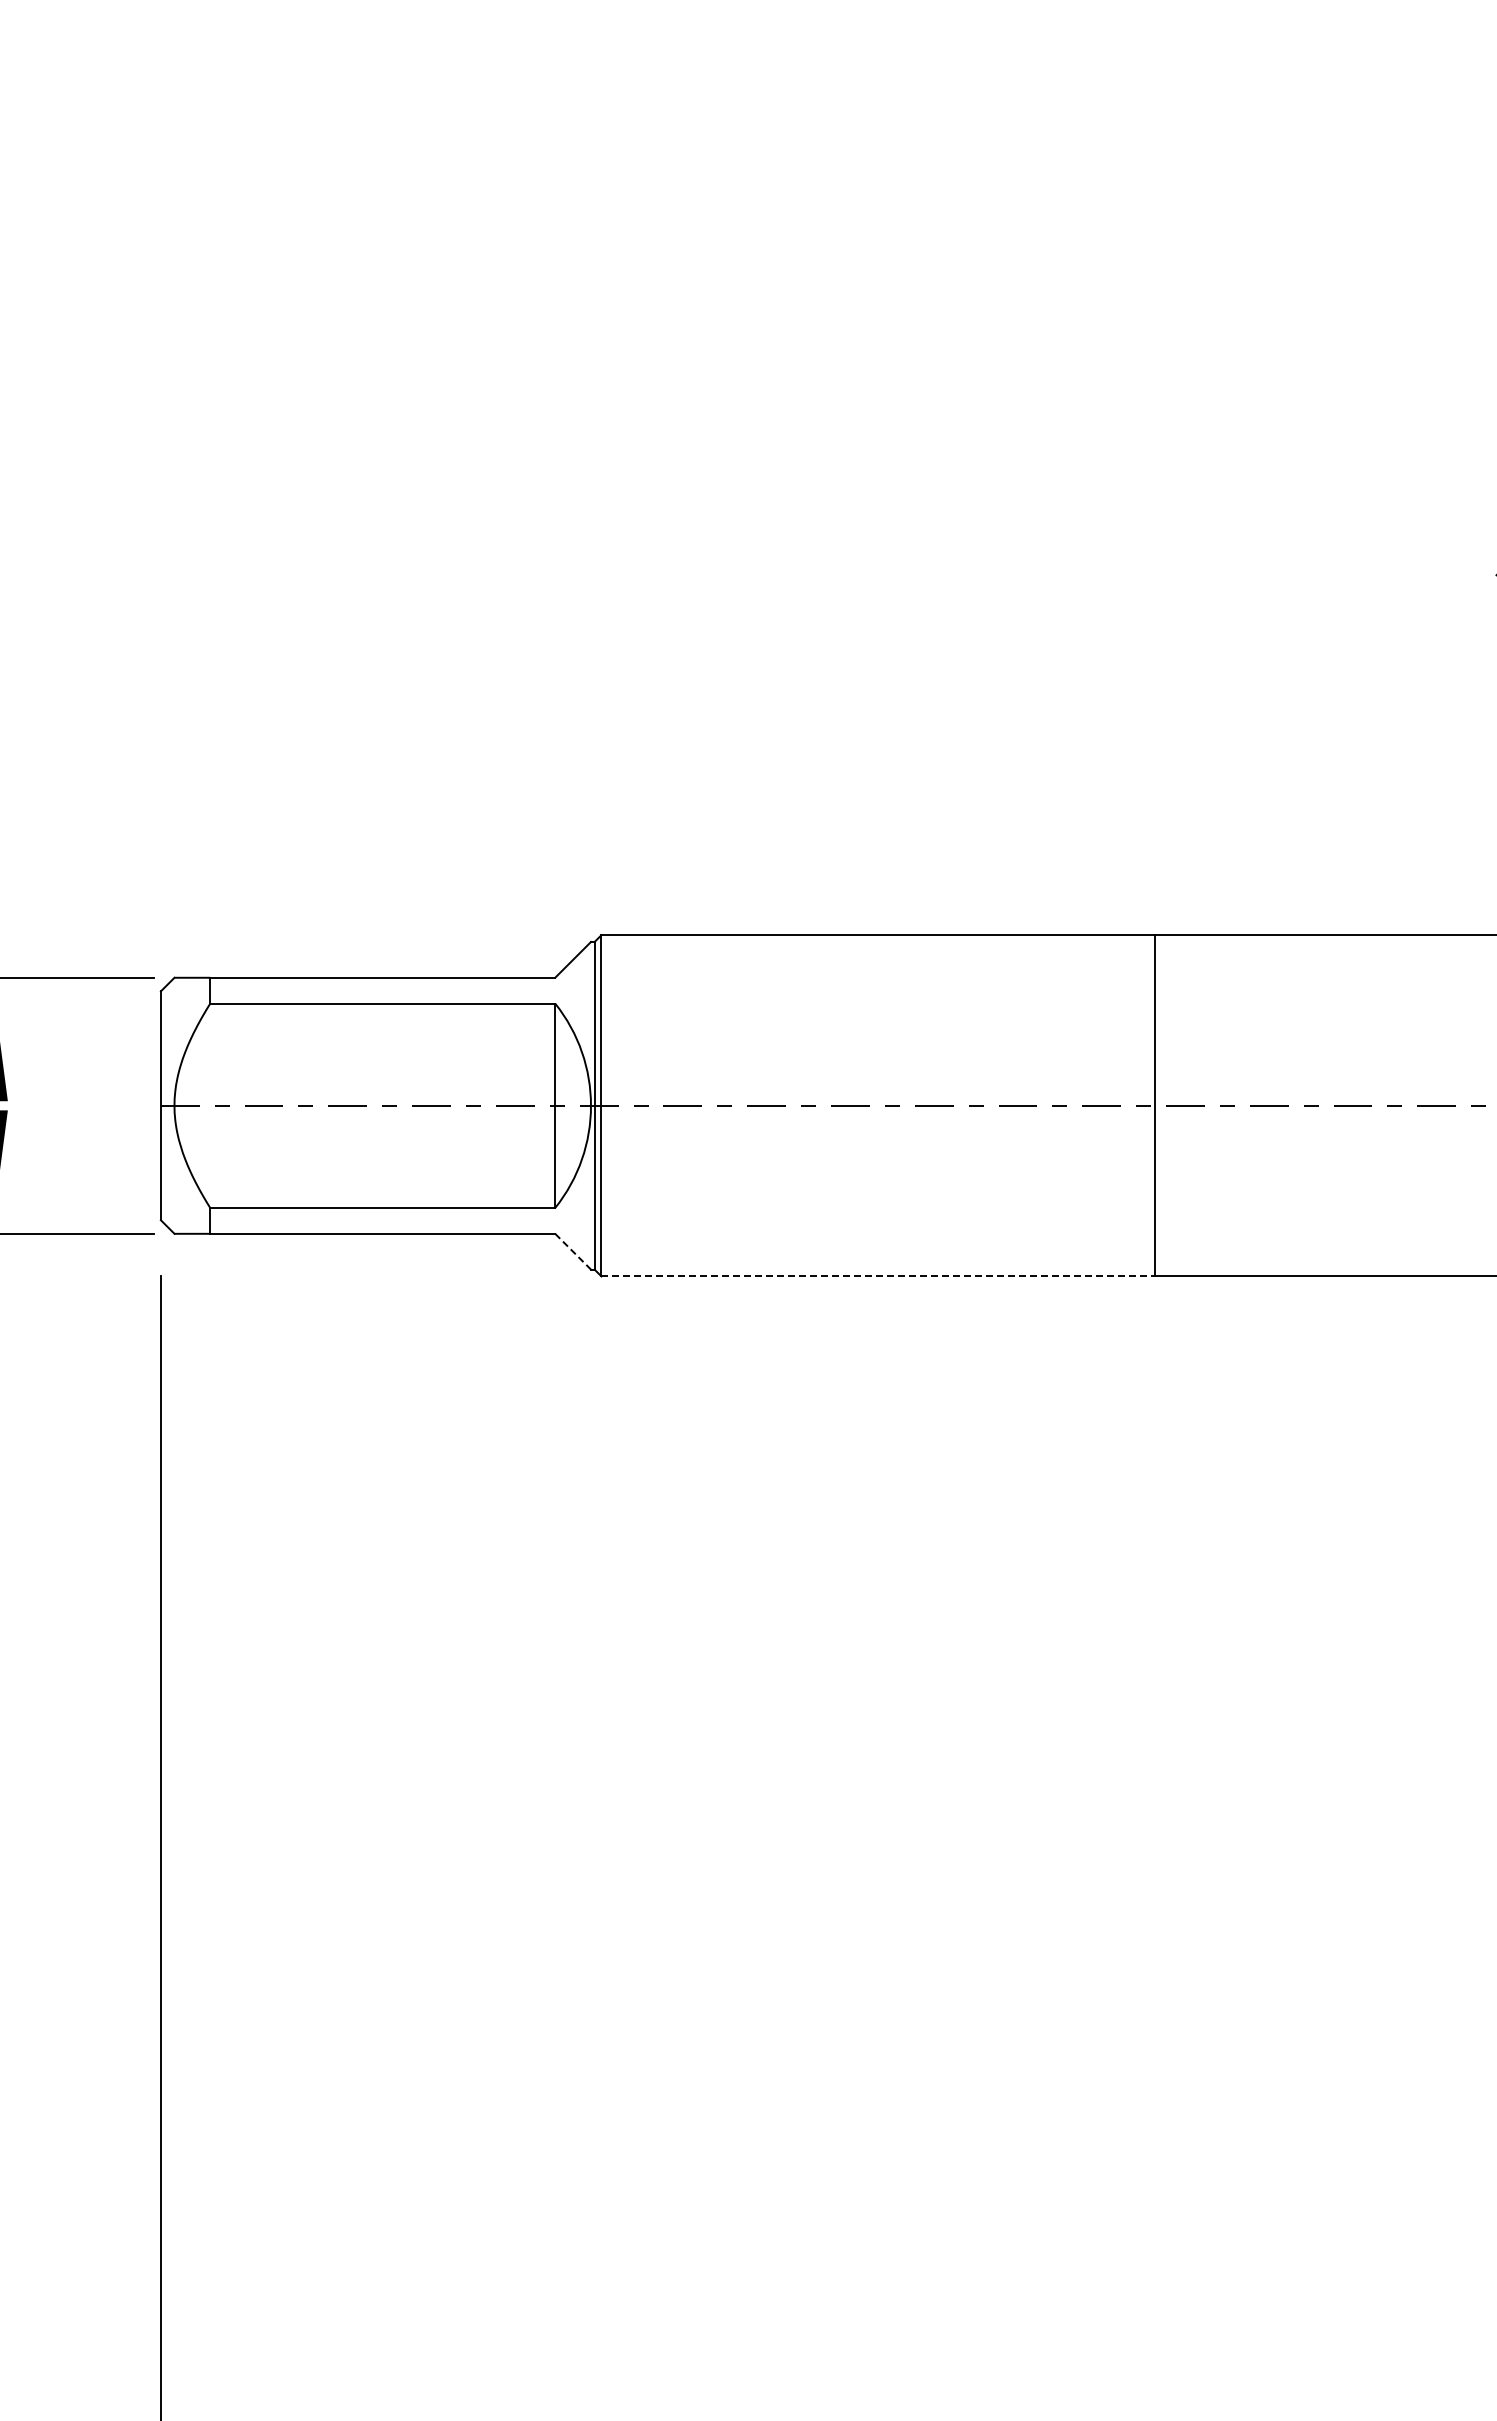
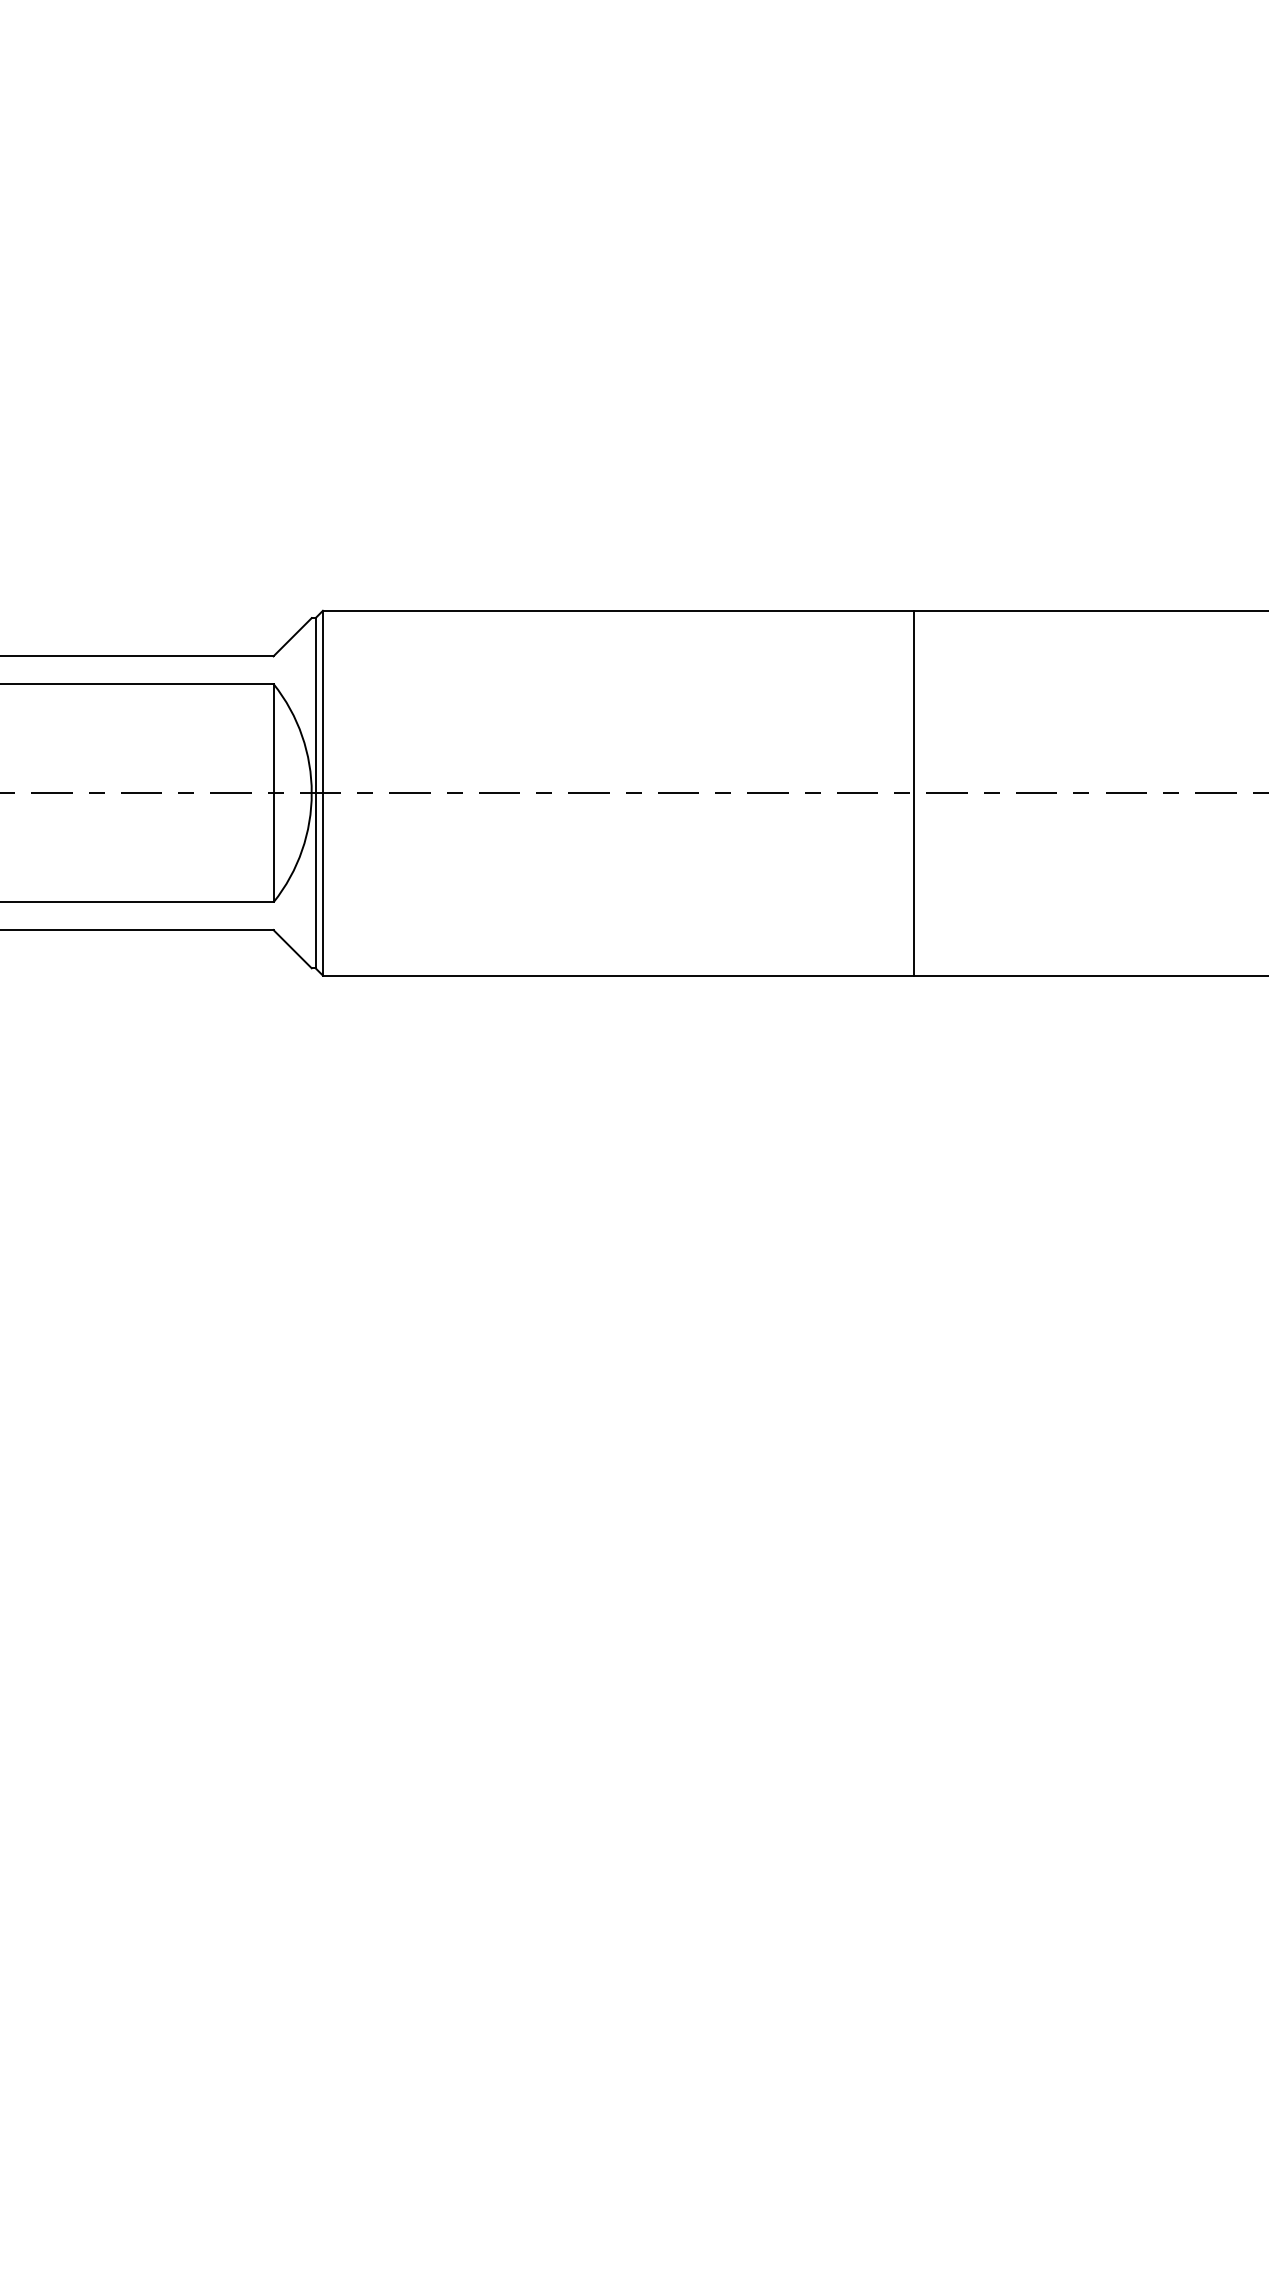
line: (573, 1252) -> (293, 950), dashed -> solid
line: (878, 1276) -> (619, 975), dashed -> solid

